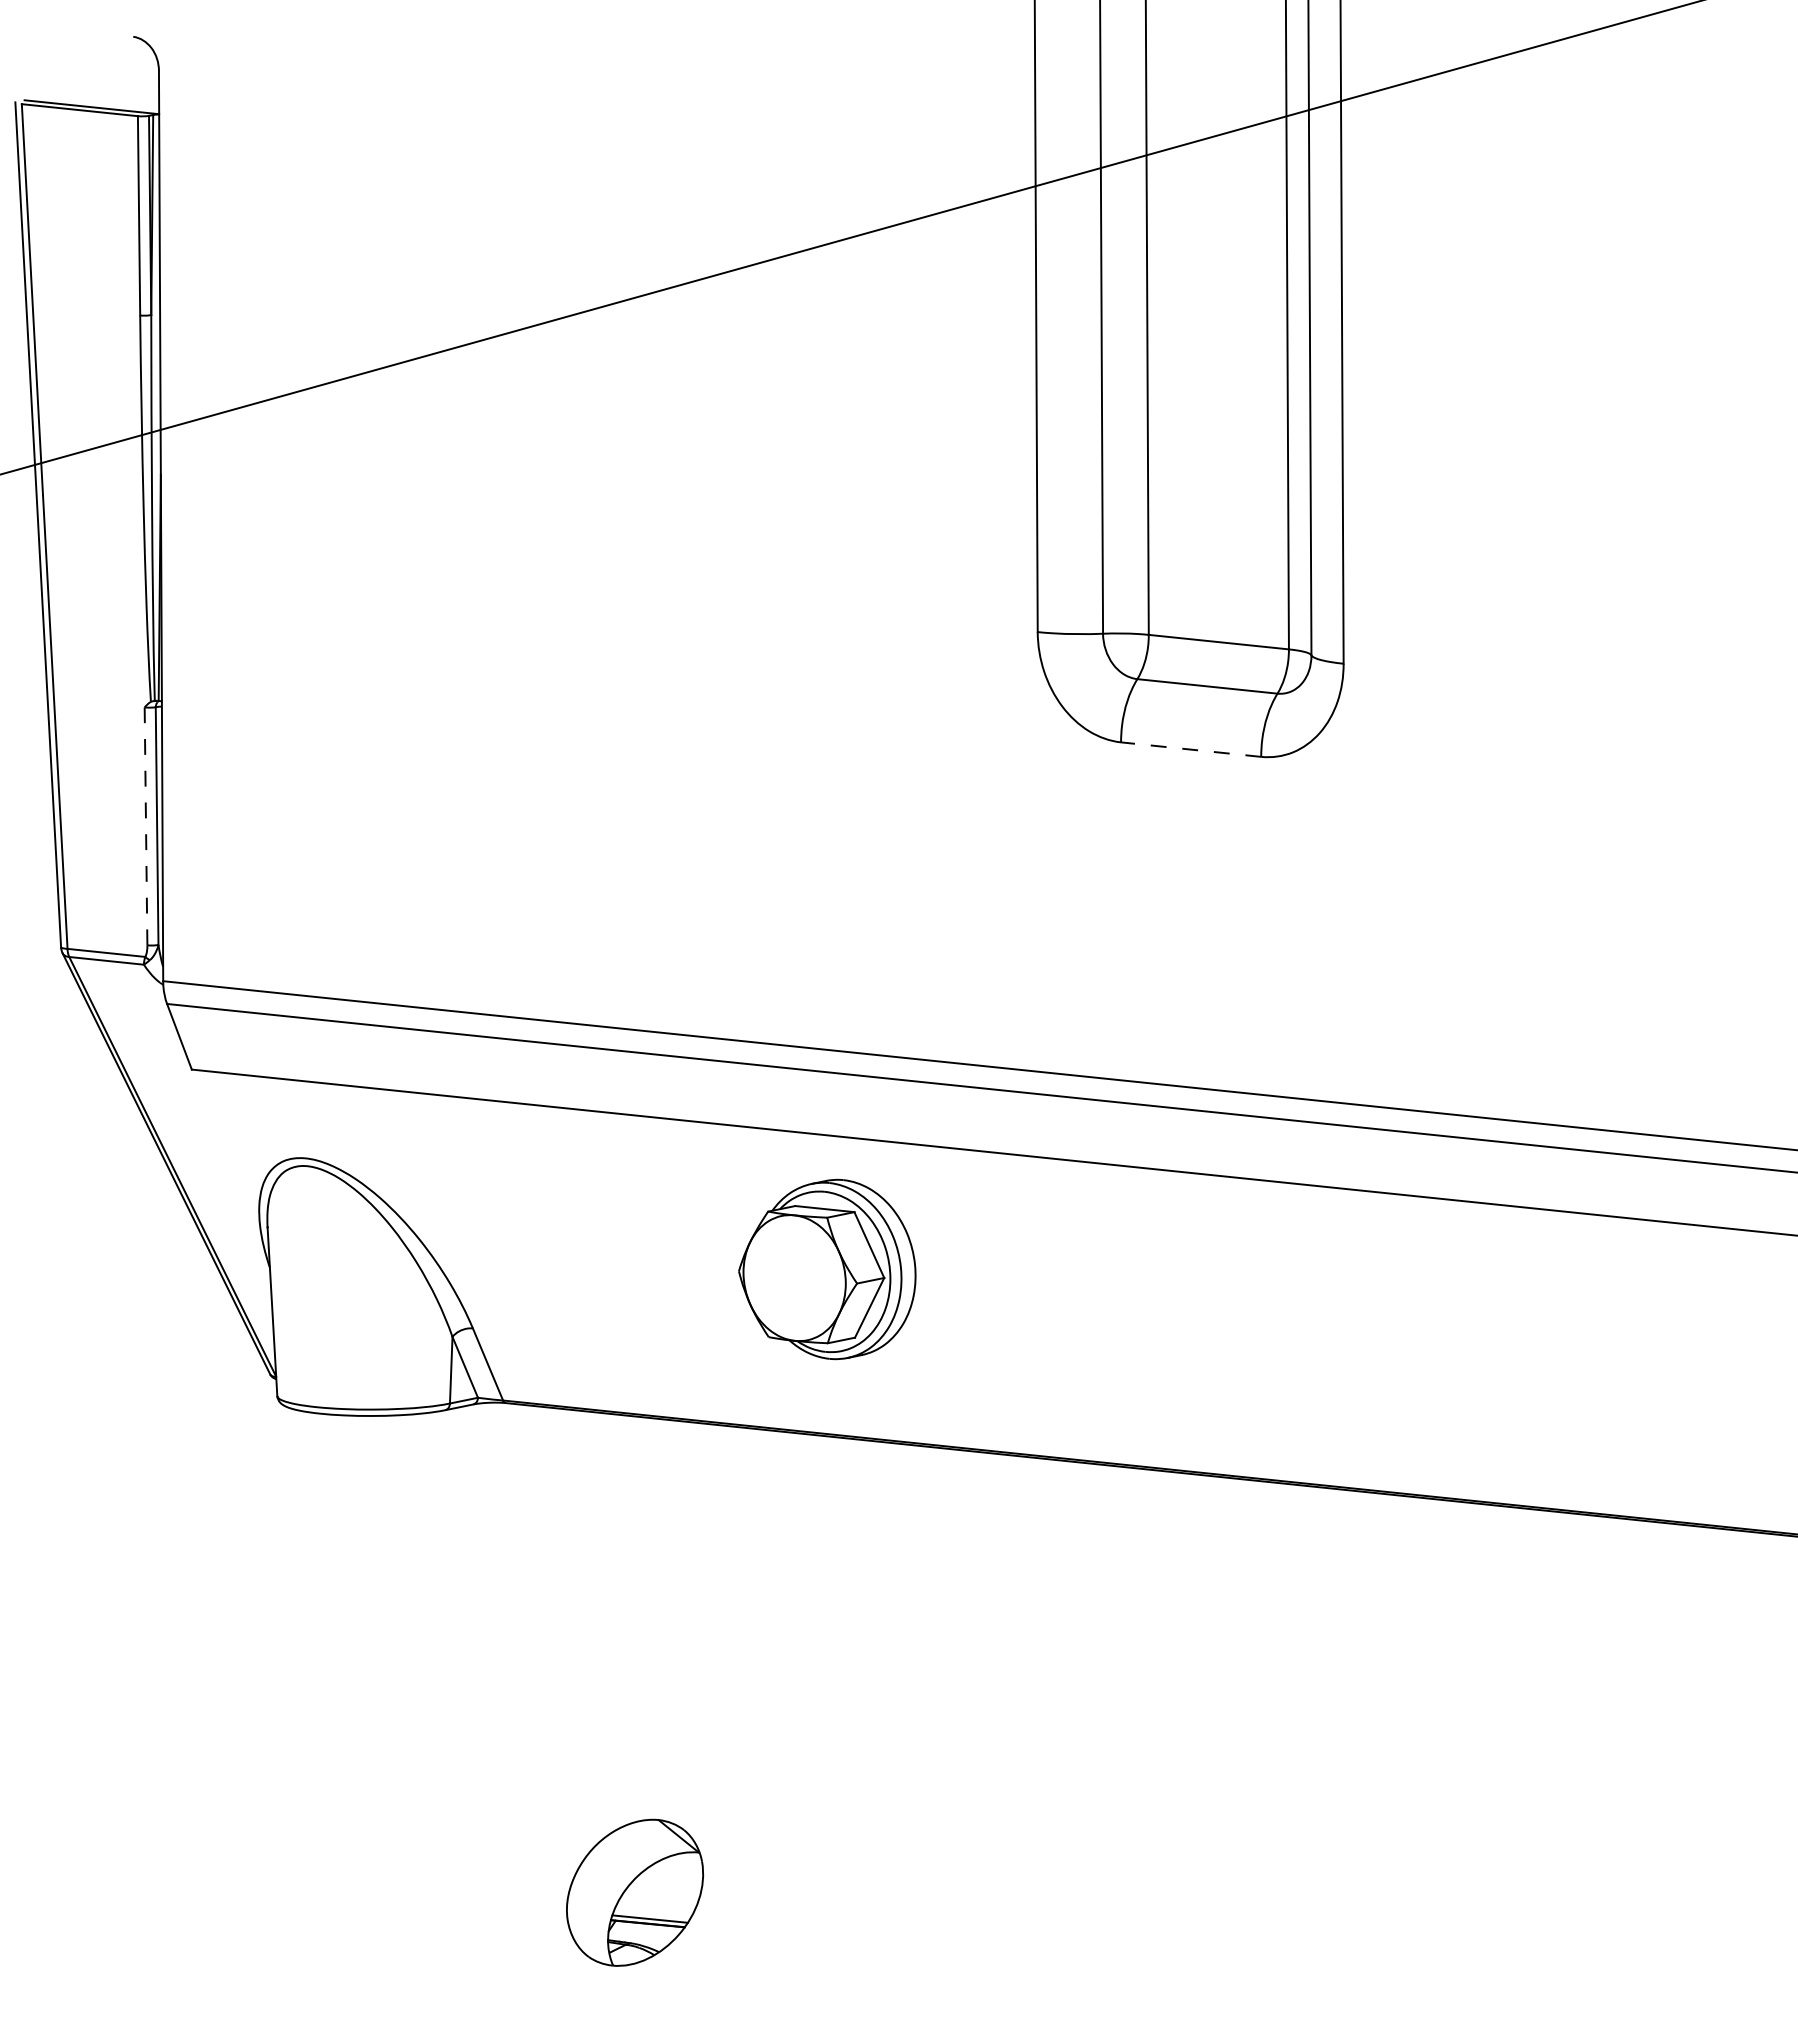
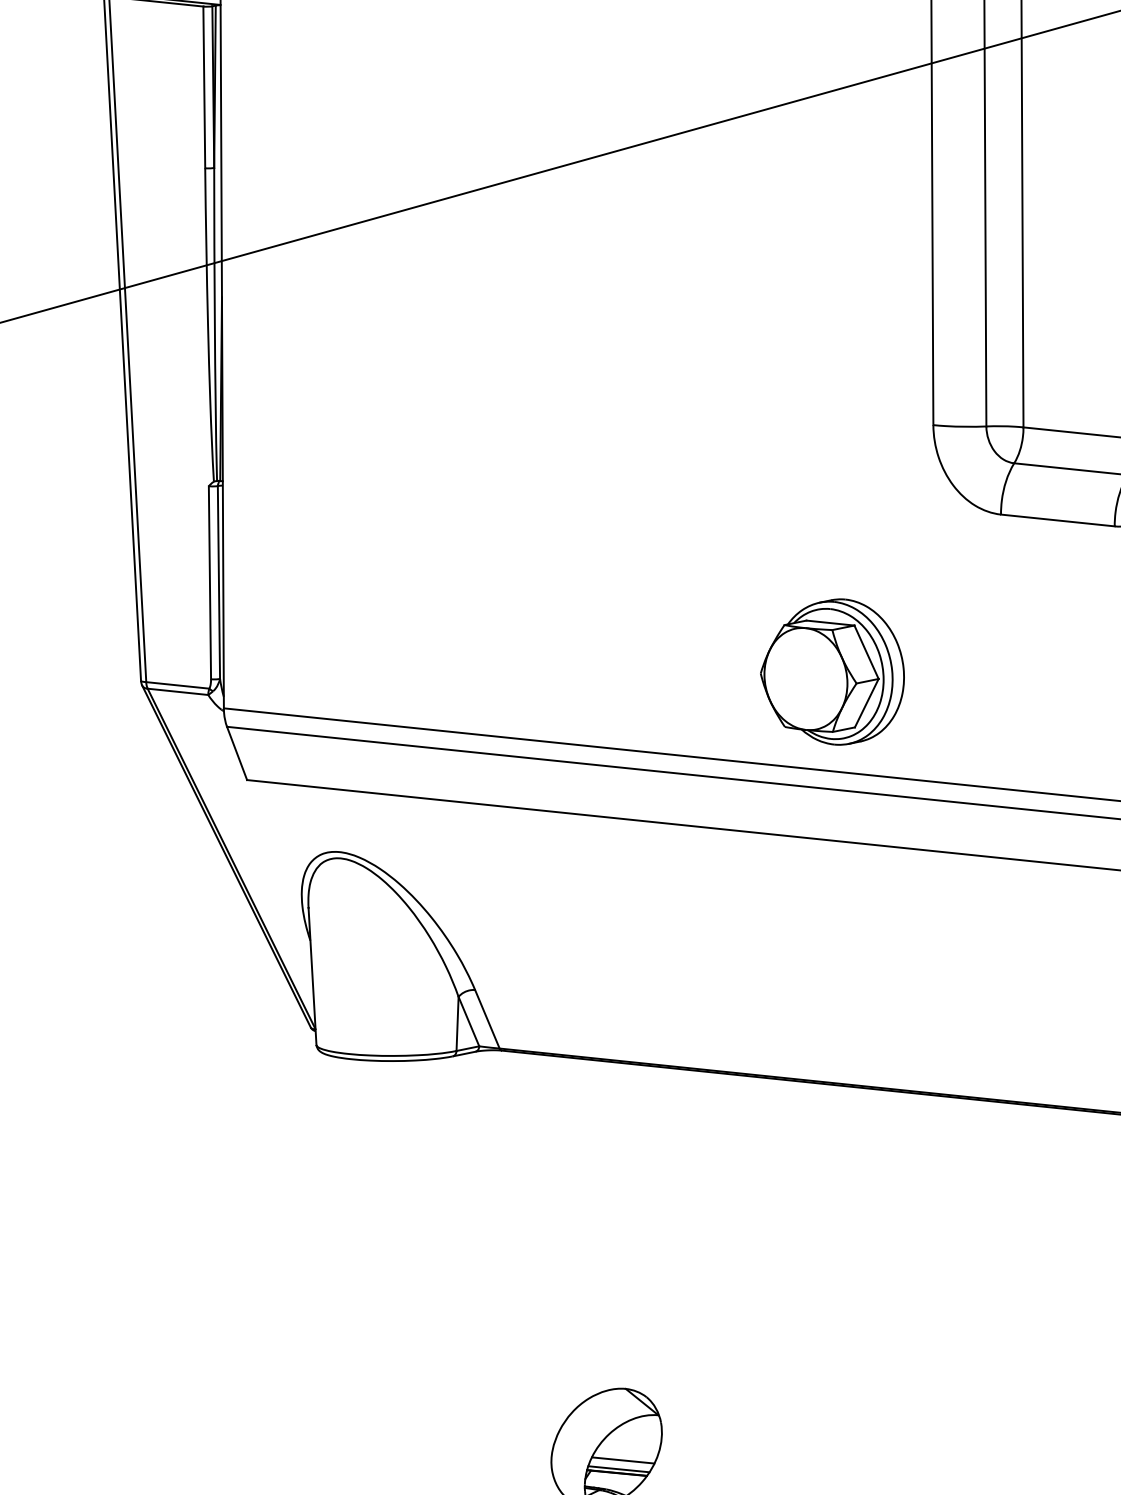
line: (1190, 749) -> (1057, 520), dashed -> solid
line: (146, 826) -> (210, 582), dashed -> solid
part: (827, 1269) -> (832, 672), moved
line: (654, 1908) -> (622, 1460), added

